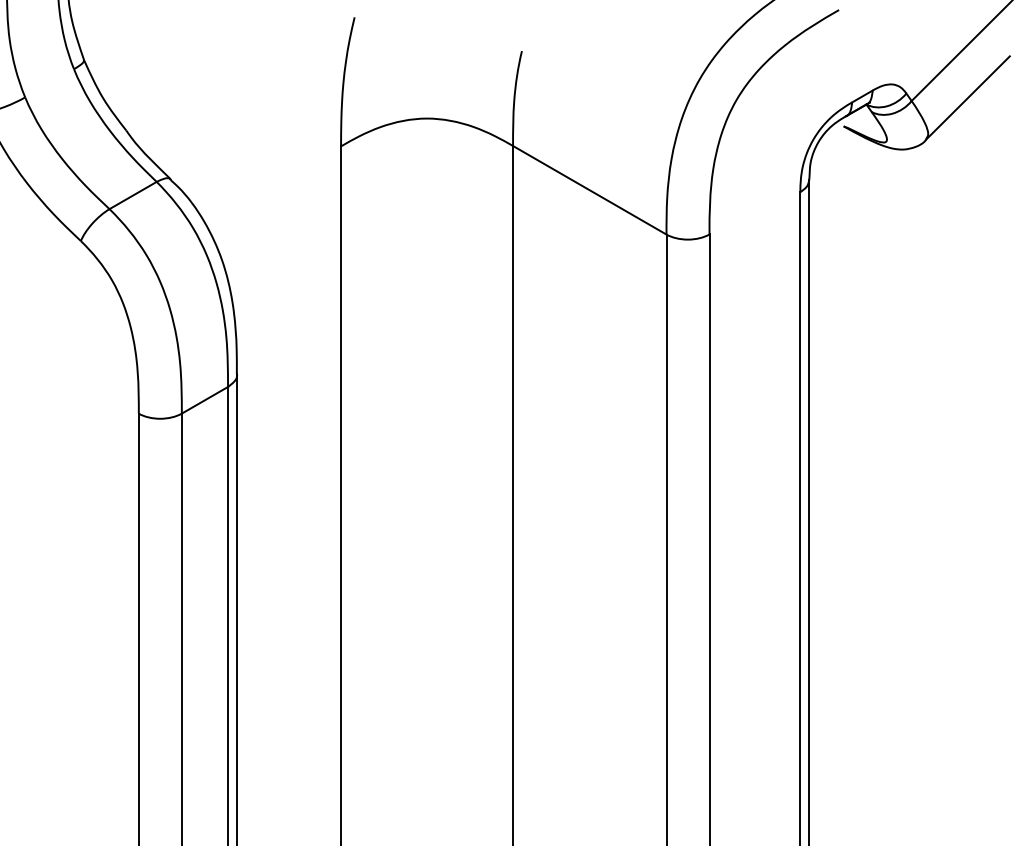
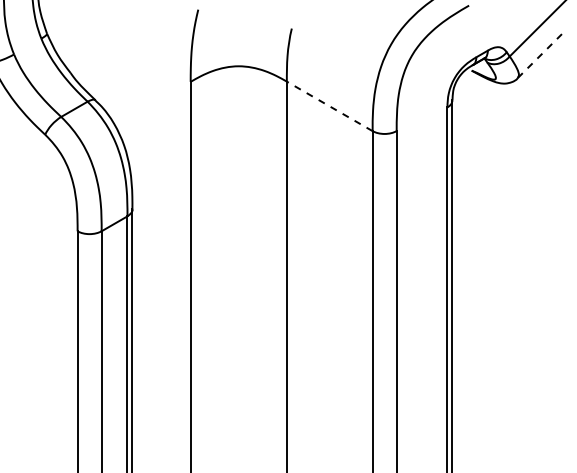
line: (968, 97) -> (541, 54), solid -> dashed
line: (589, 190) -> (329, 106), solid -> dashed

